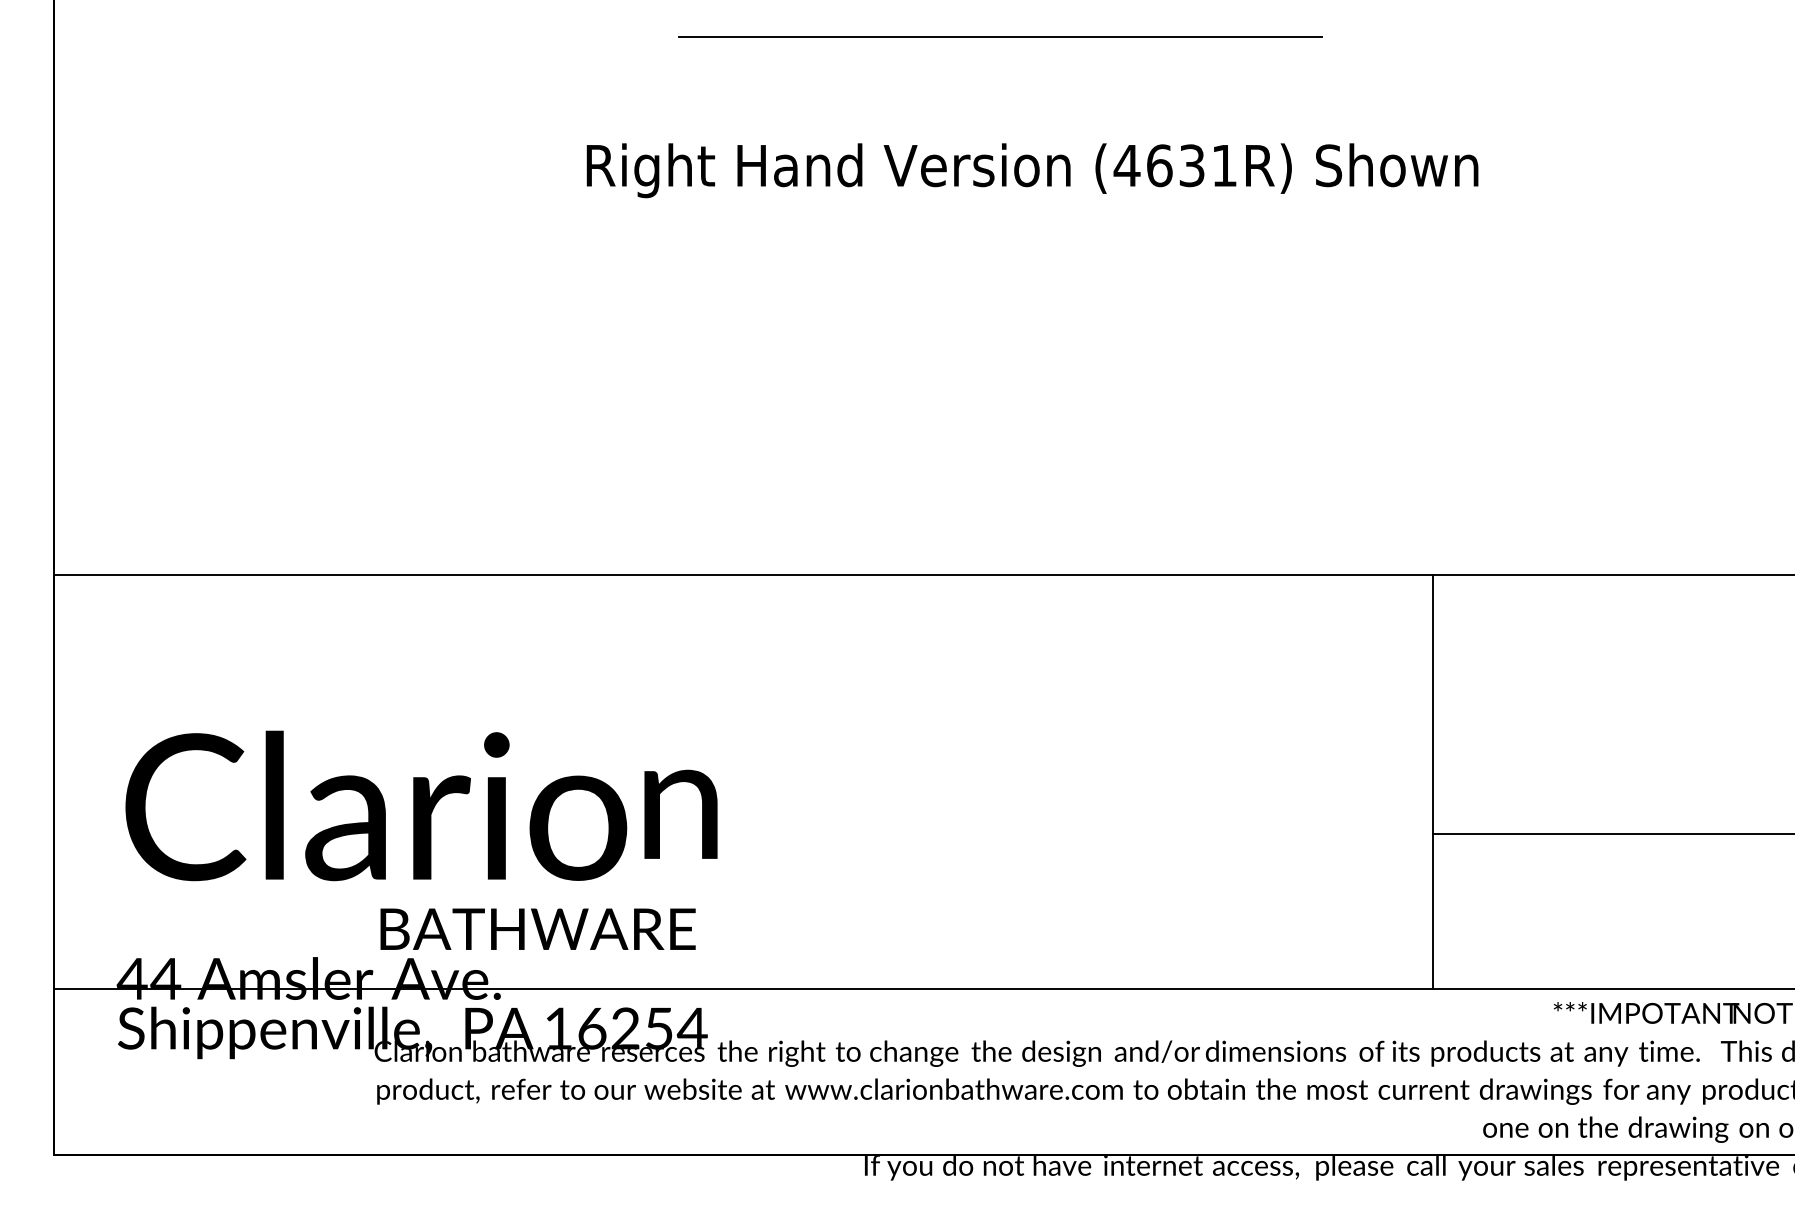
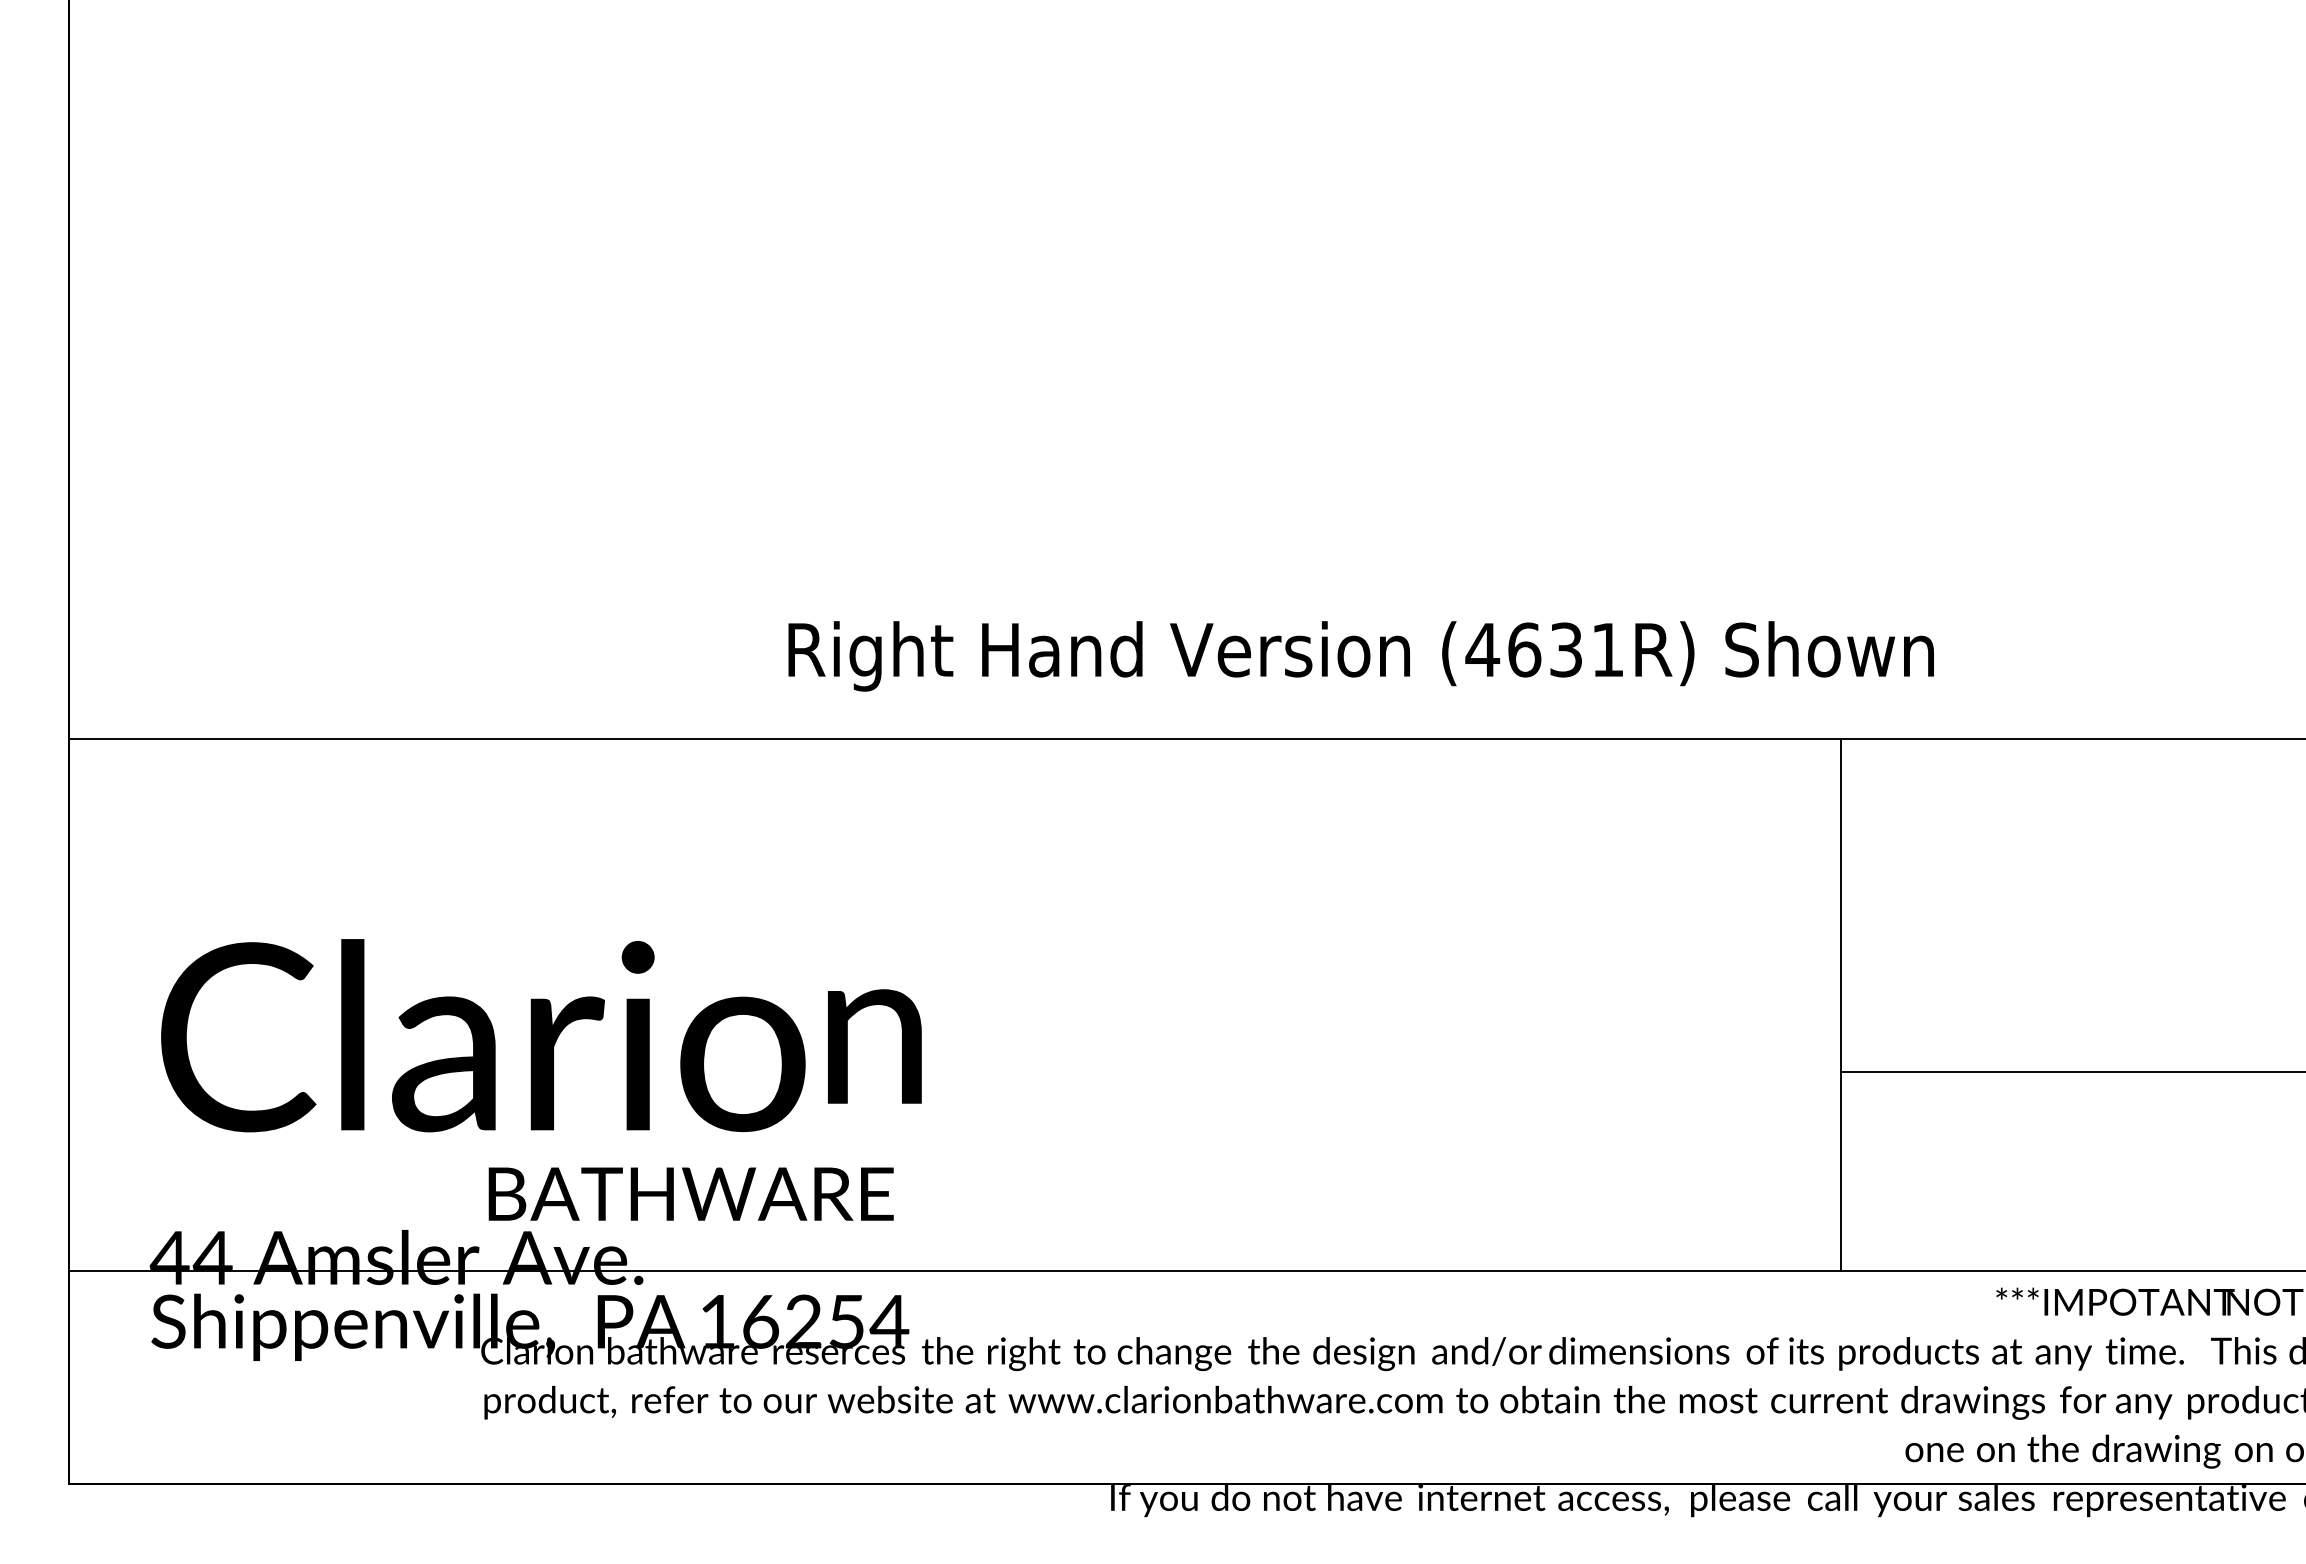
line: (1000, 37) -> (1285, 48), removed
text: (1032, 170) -> (1361, 656), moved

